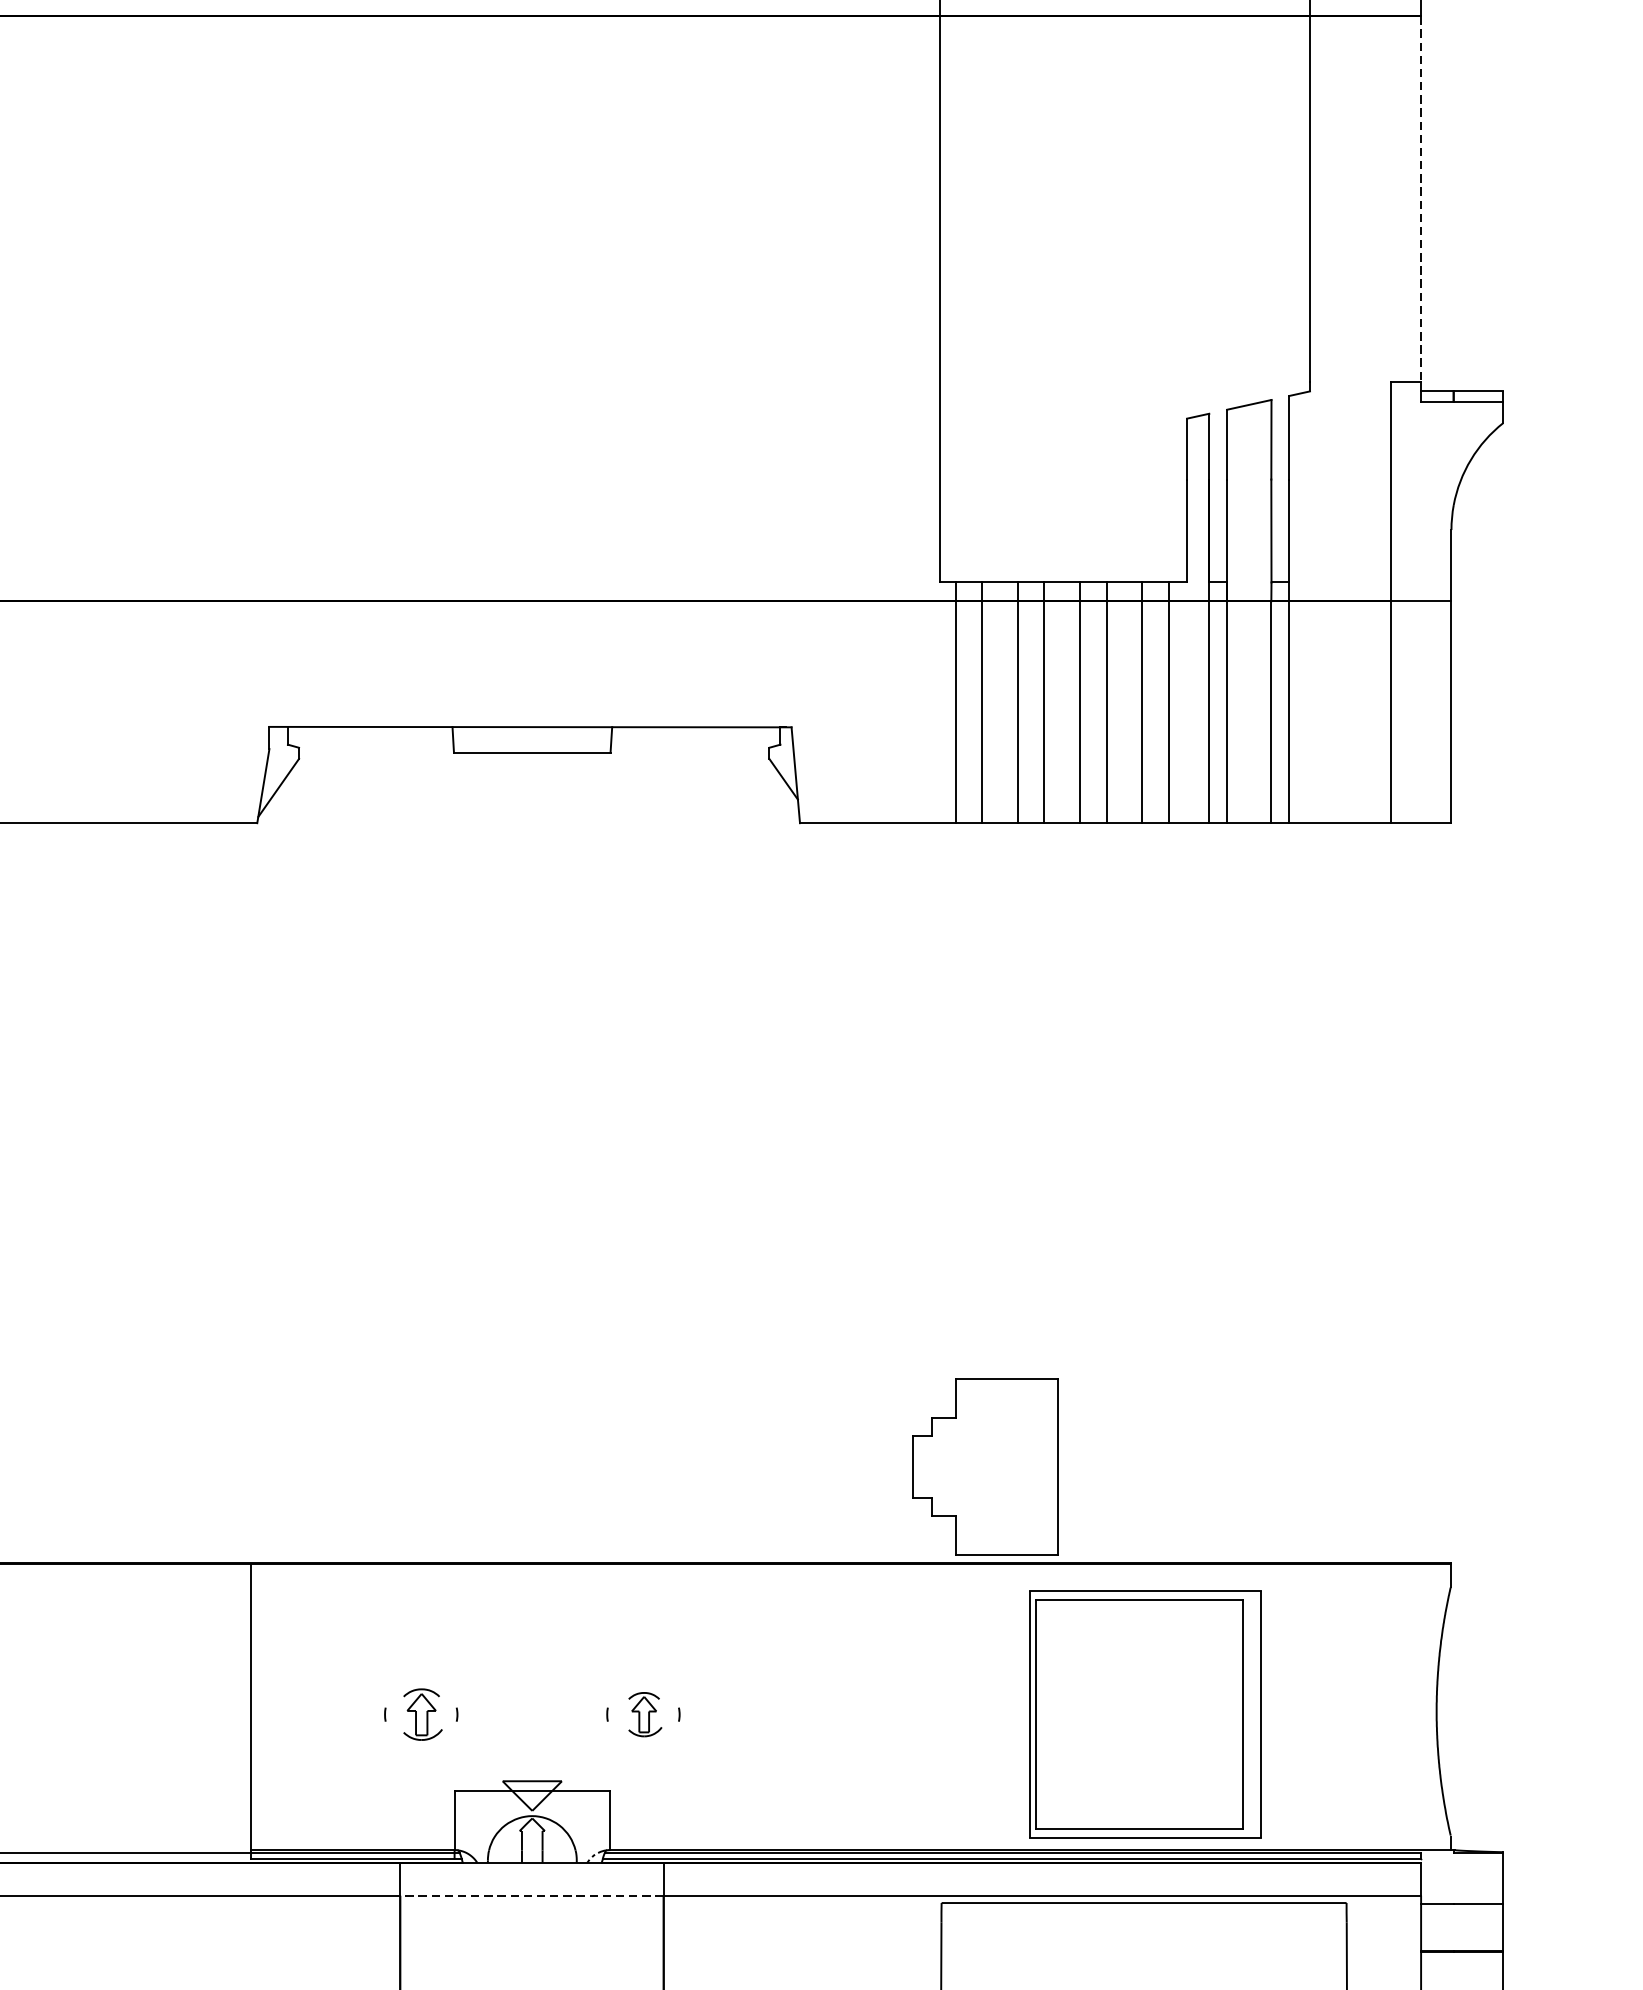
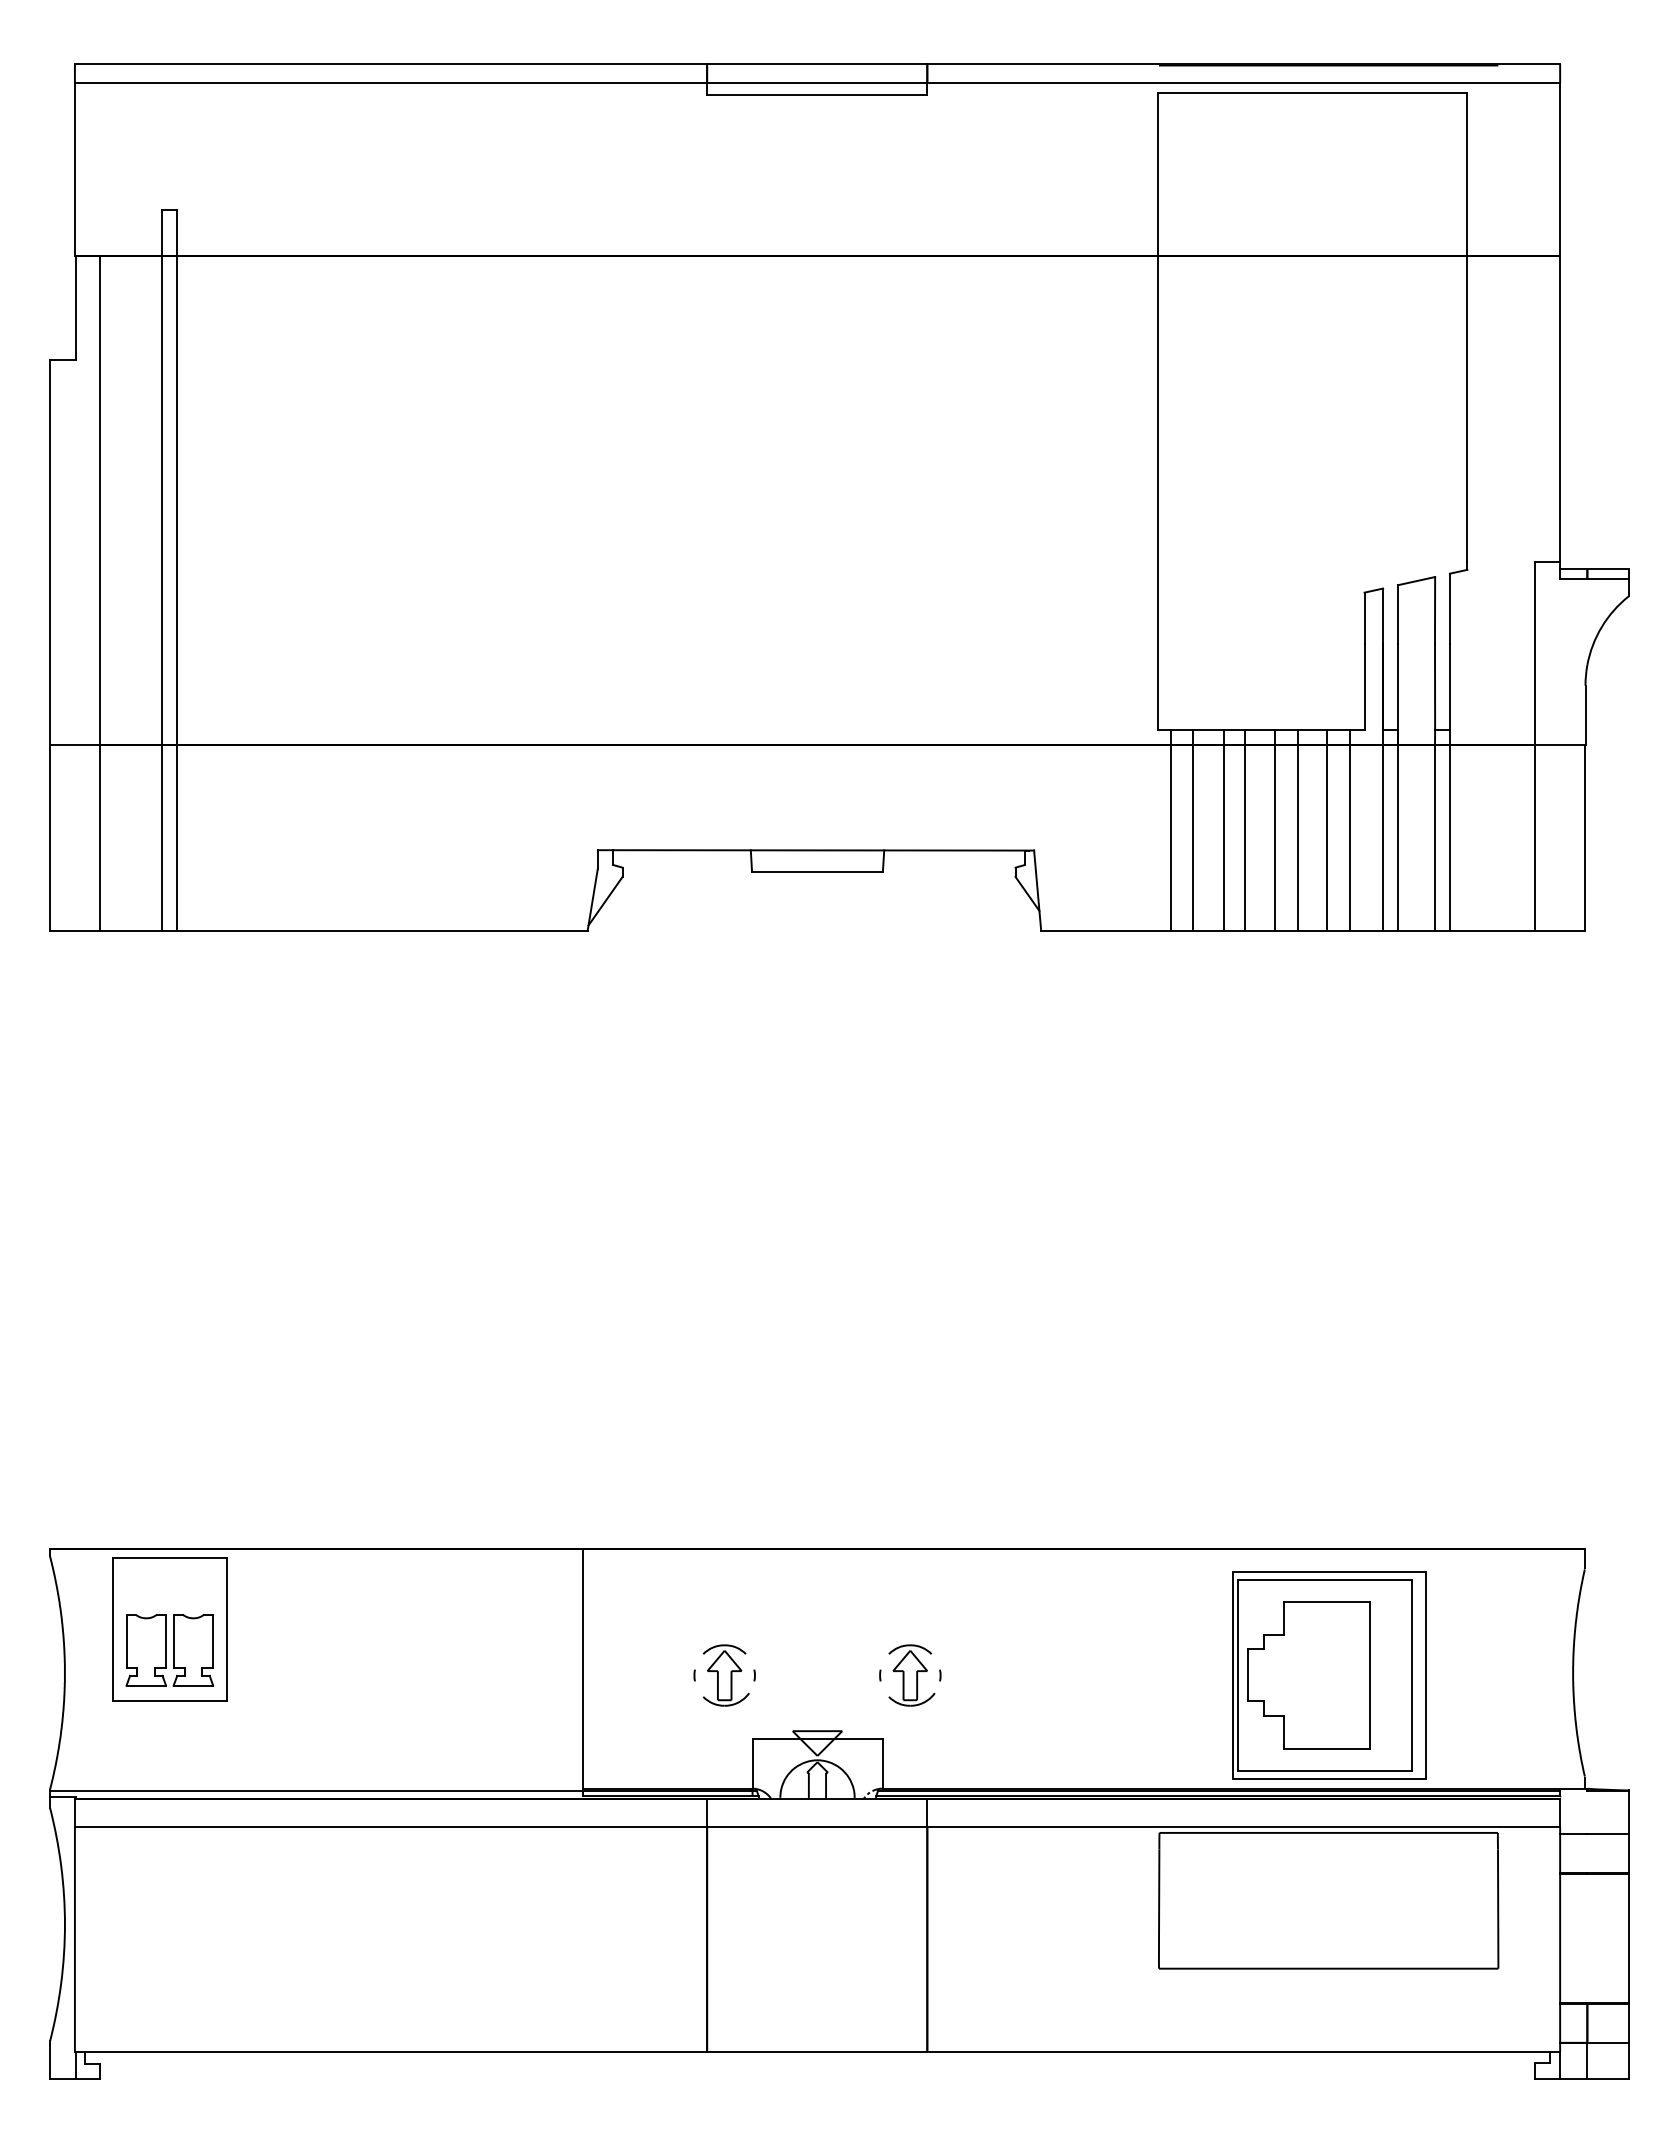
line: (1421, 199) -> (1560, 409), dashed -> solid
part: (984, 1466) -> (1308, 1675), moved
part: (422, 1714) -> (725, 1675), size x1.43
part: (644, 1714) -> (911, 1675), size x1.67
line: (531, 1895) -> (816, 1826), dashed -> solid

